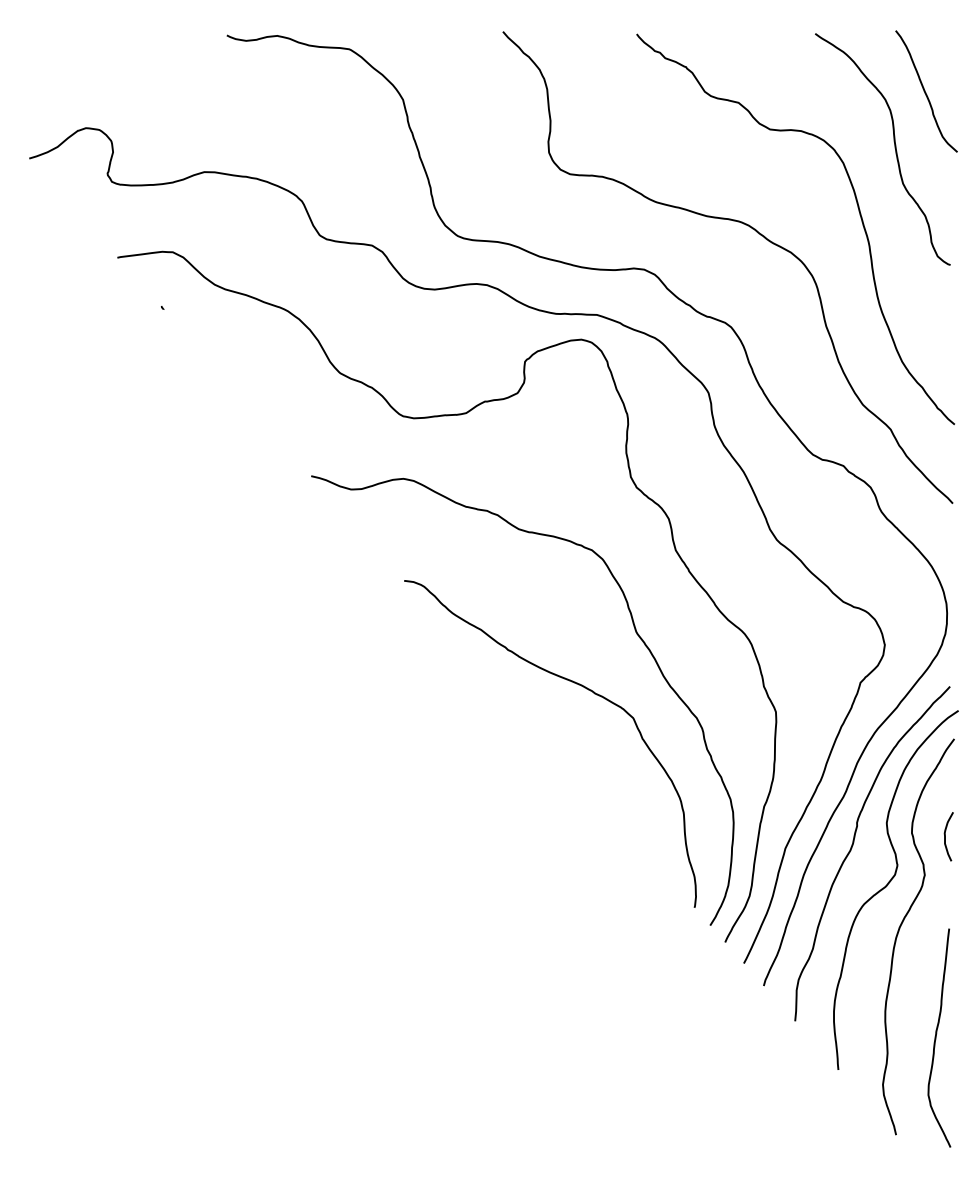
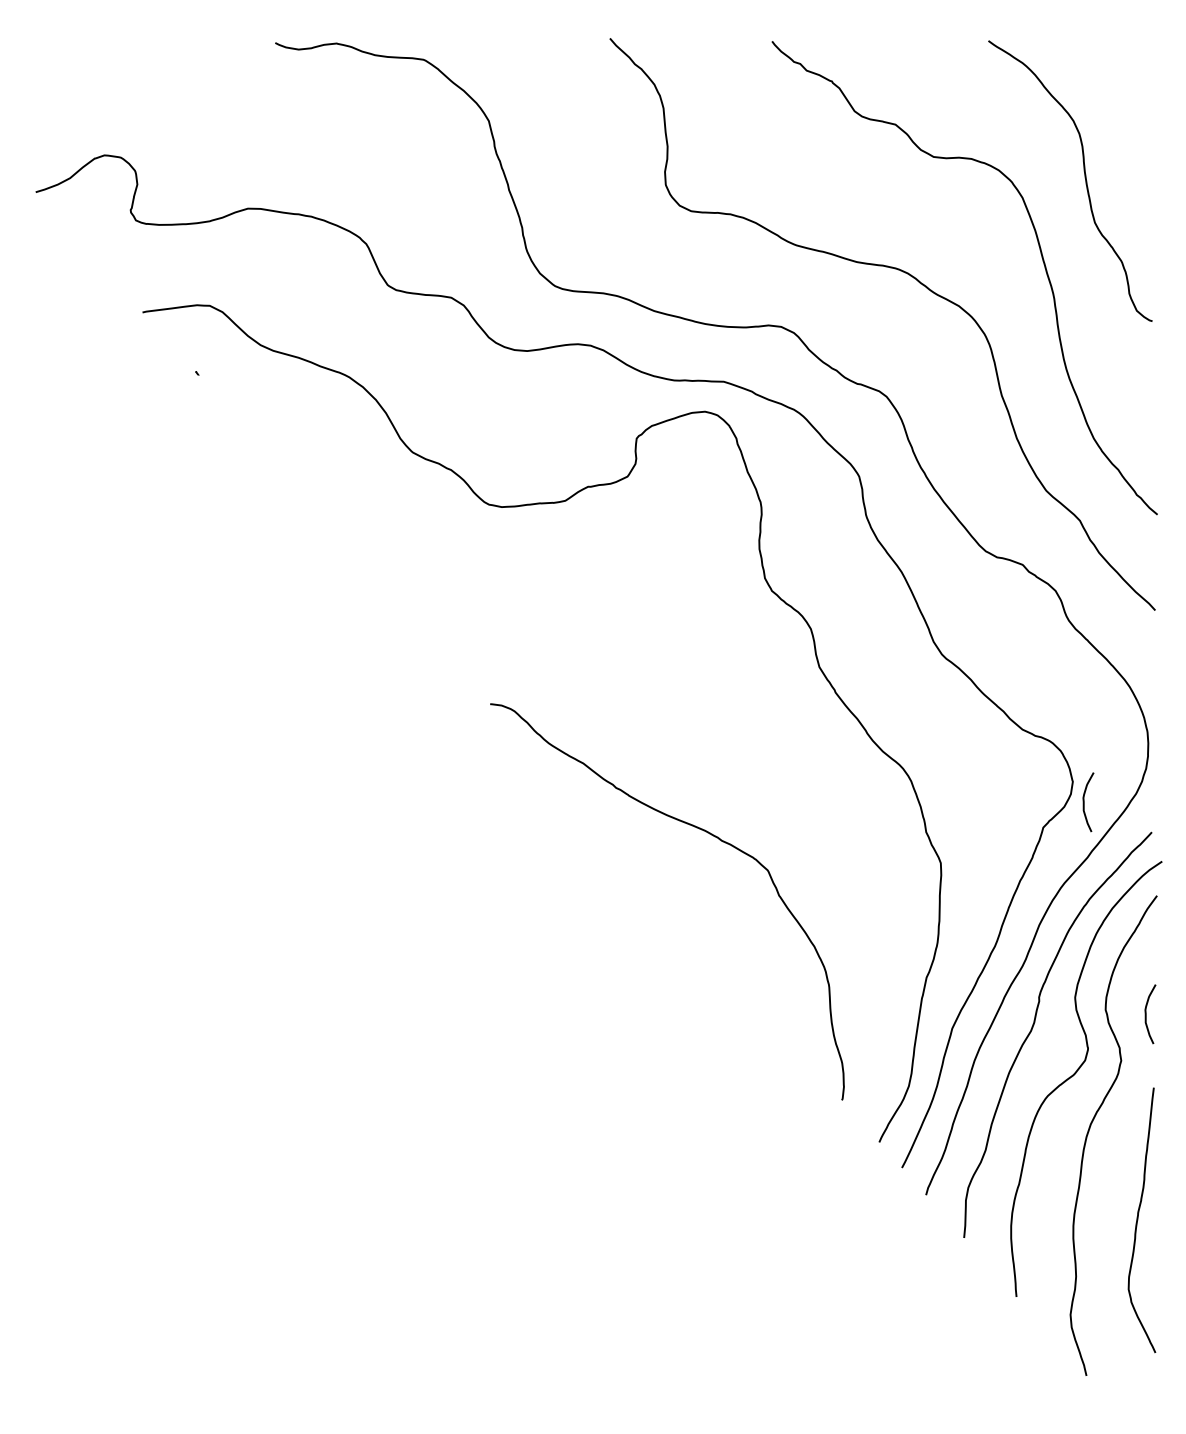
curve: (925, 91) -> (1122, 111), removed
curve: (635, 632) -> (770, 766), removed
curve: (894, 662) -> (1084, 802), added
curve: (936, 1038) -> (1138, 1220), moved

